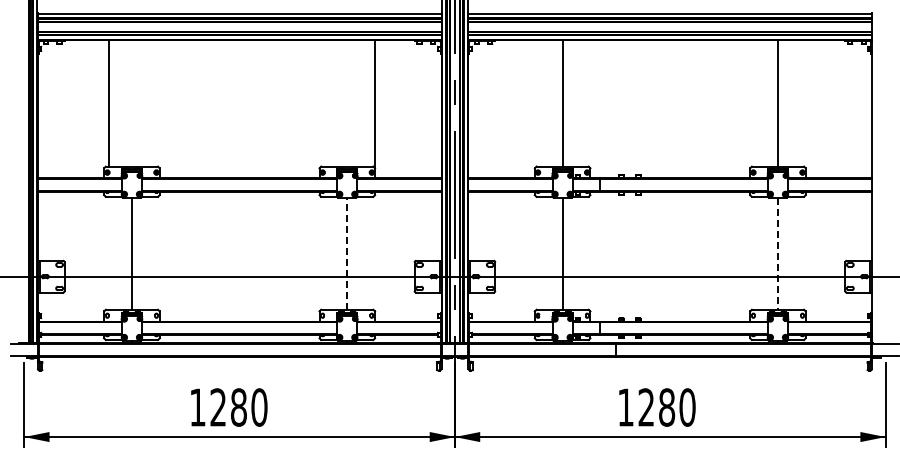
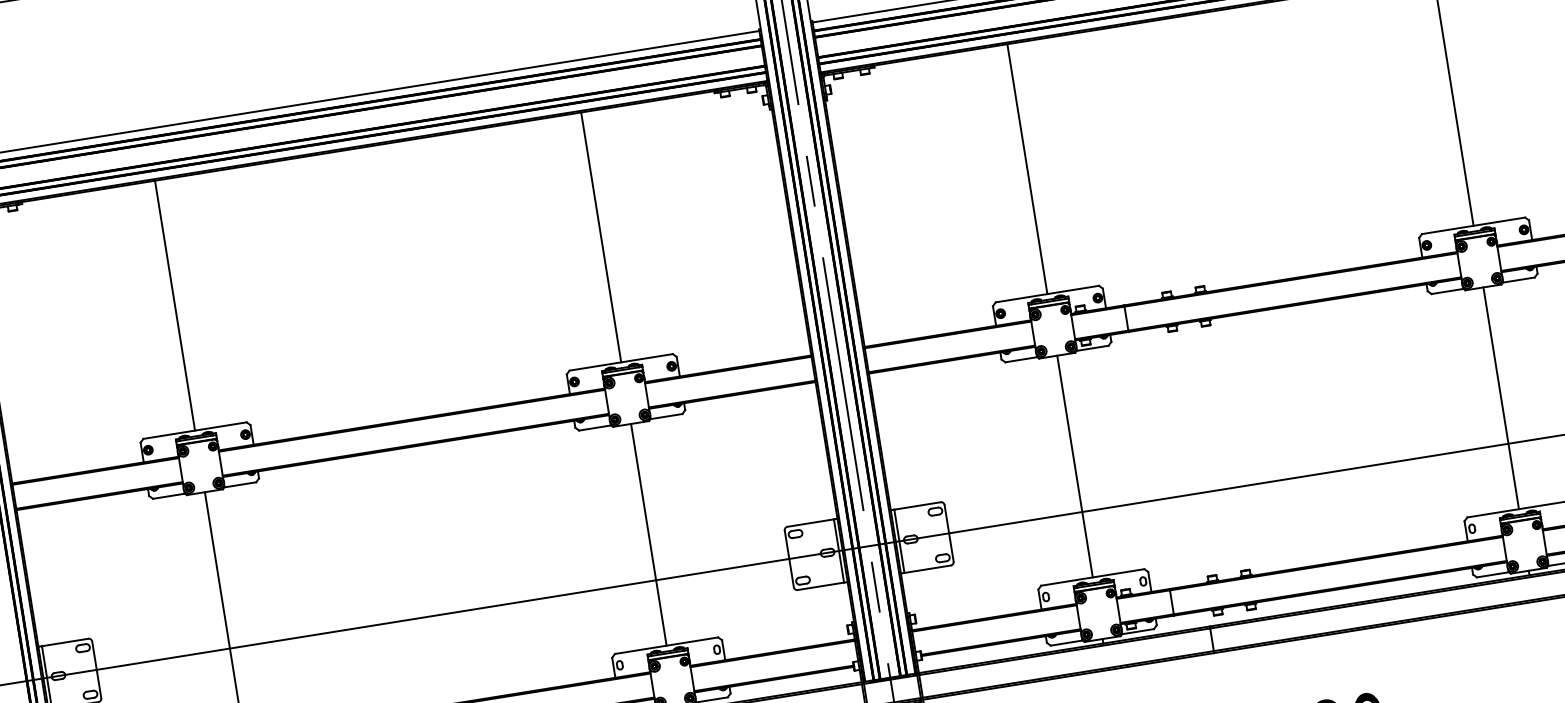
line: (108, 103) -> (174, 305), moved
line: (375, 103) -> (601, 237), moved
line: (347, 253) -> (649, 534), dashed -> solid
line: (777, 254) -> (1500, 399), dashed -> solid

